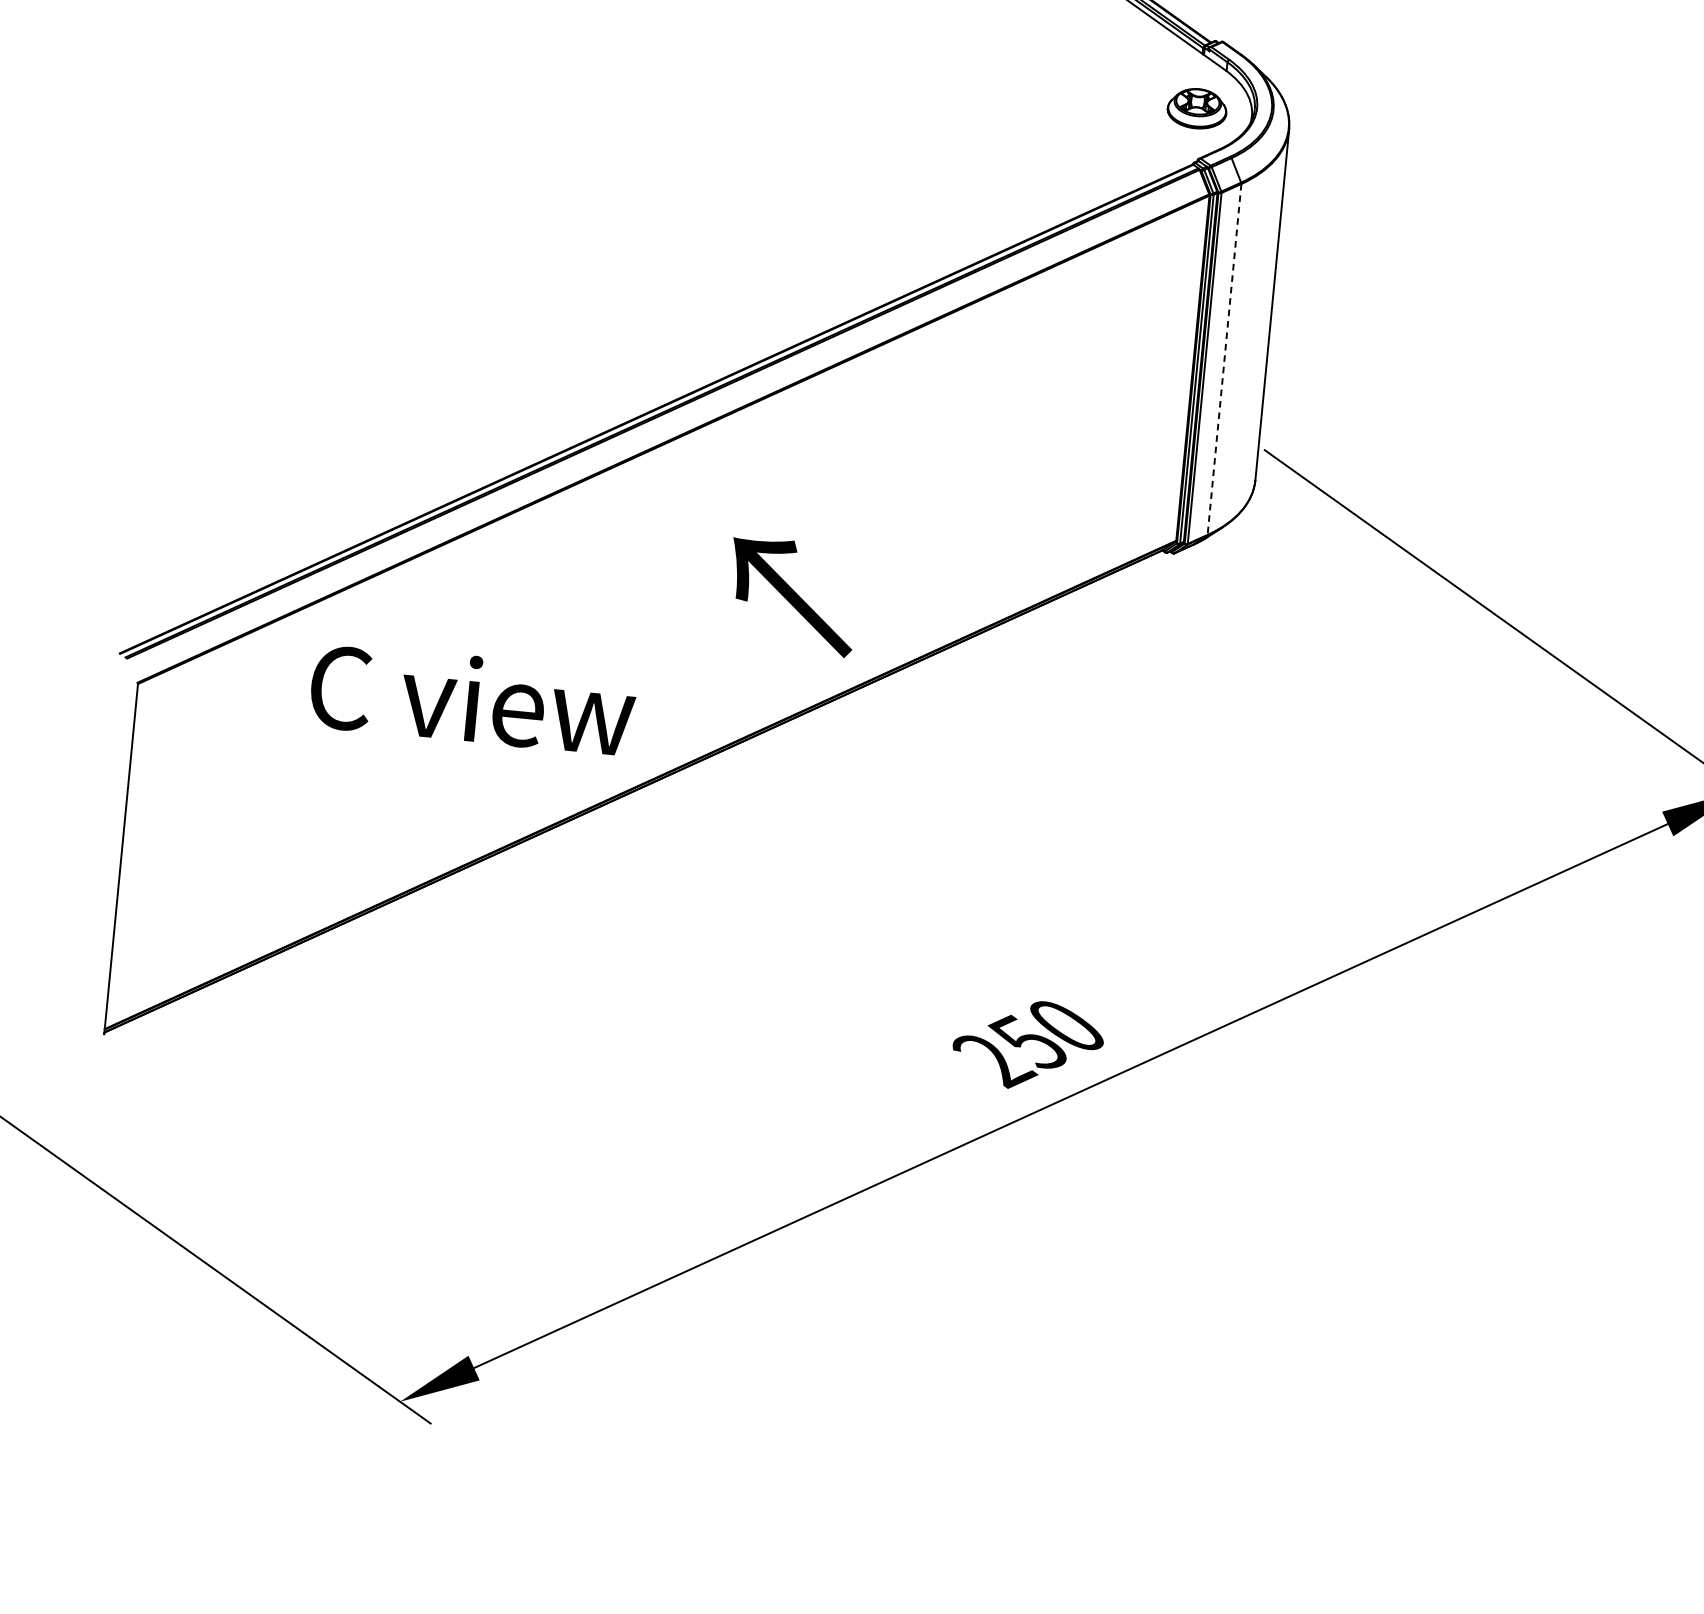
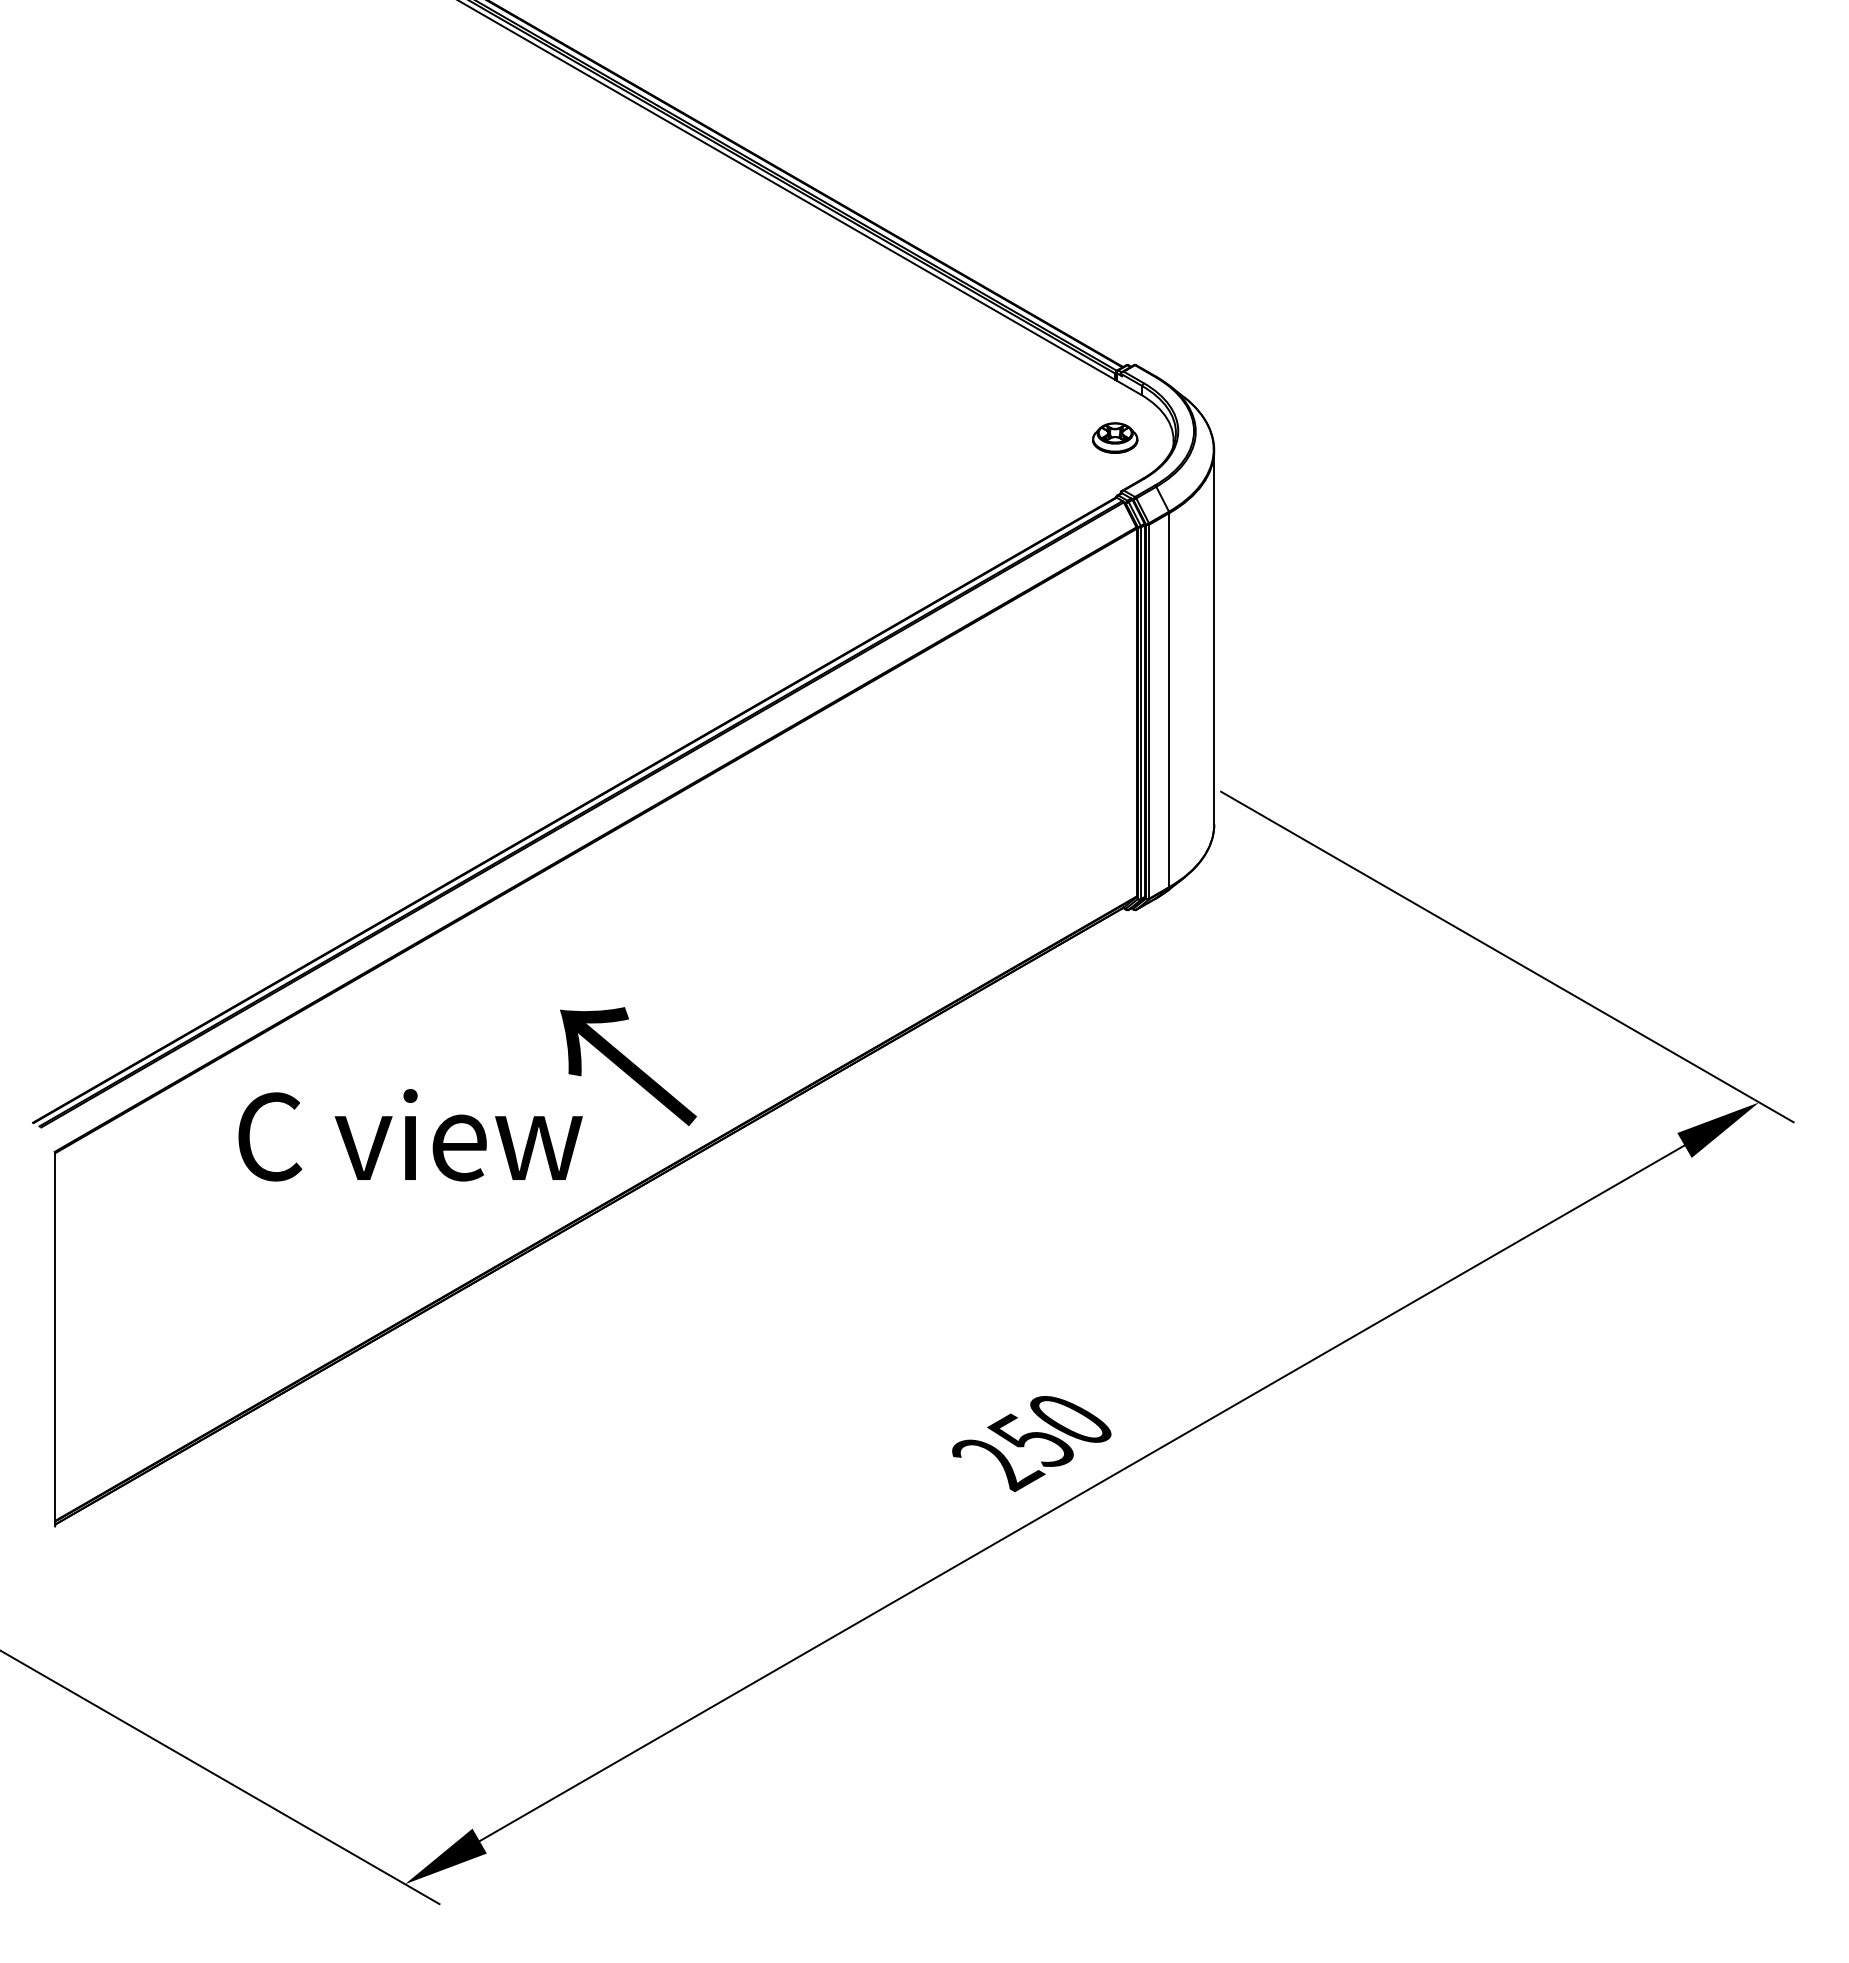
part: (1197, 108) -> (1115, 437), size x0.71
line: (1224, 359) -> (1169, 700), dashed -> solid
text: (792, 596) -> (628, 1066), moved

